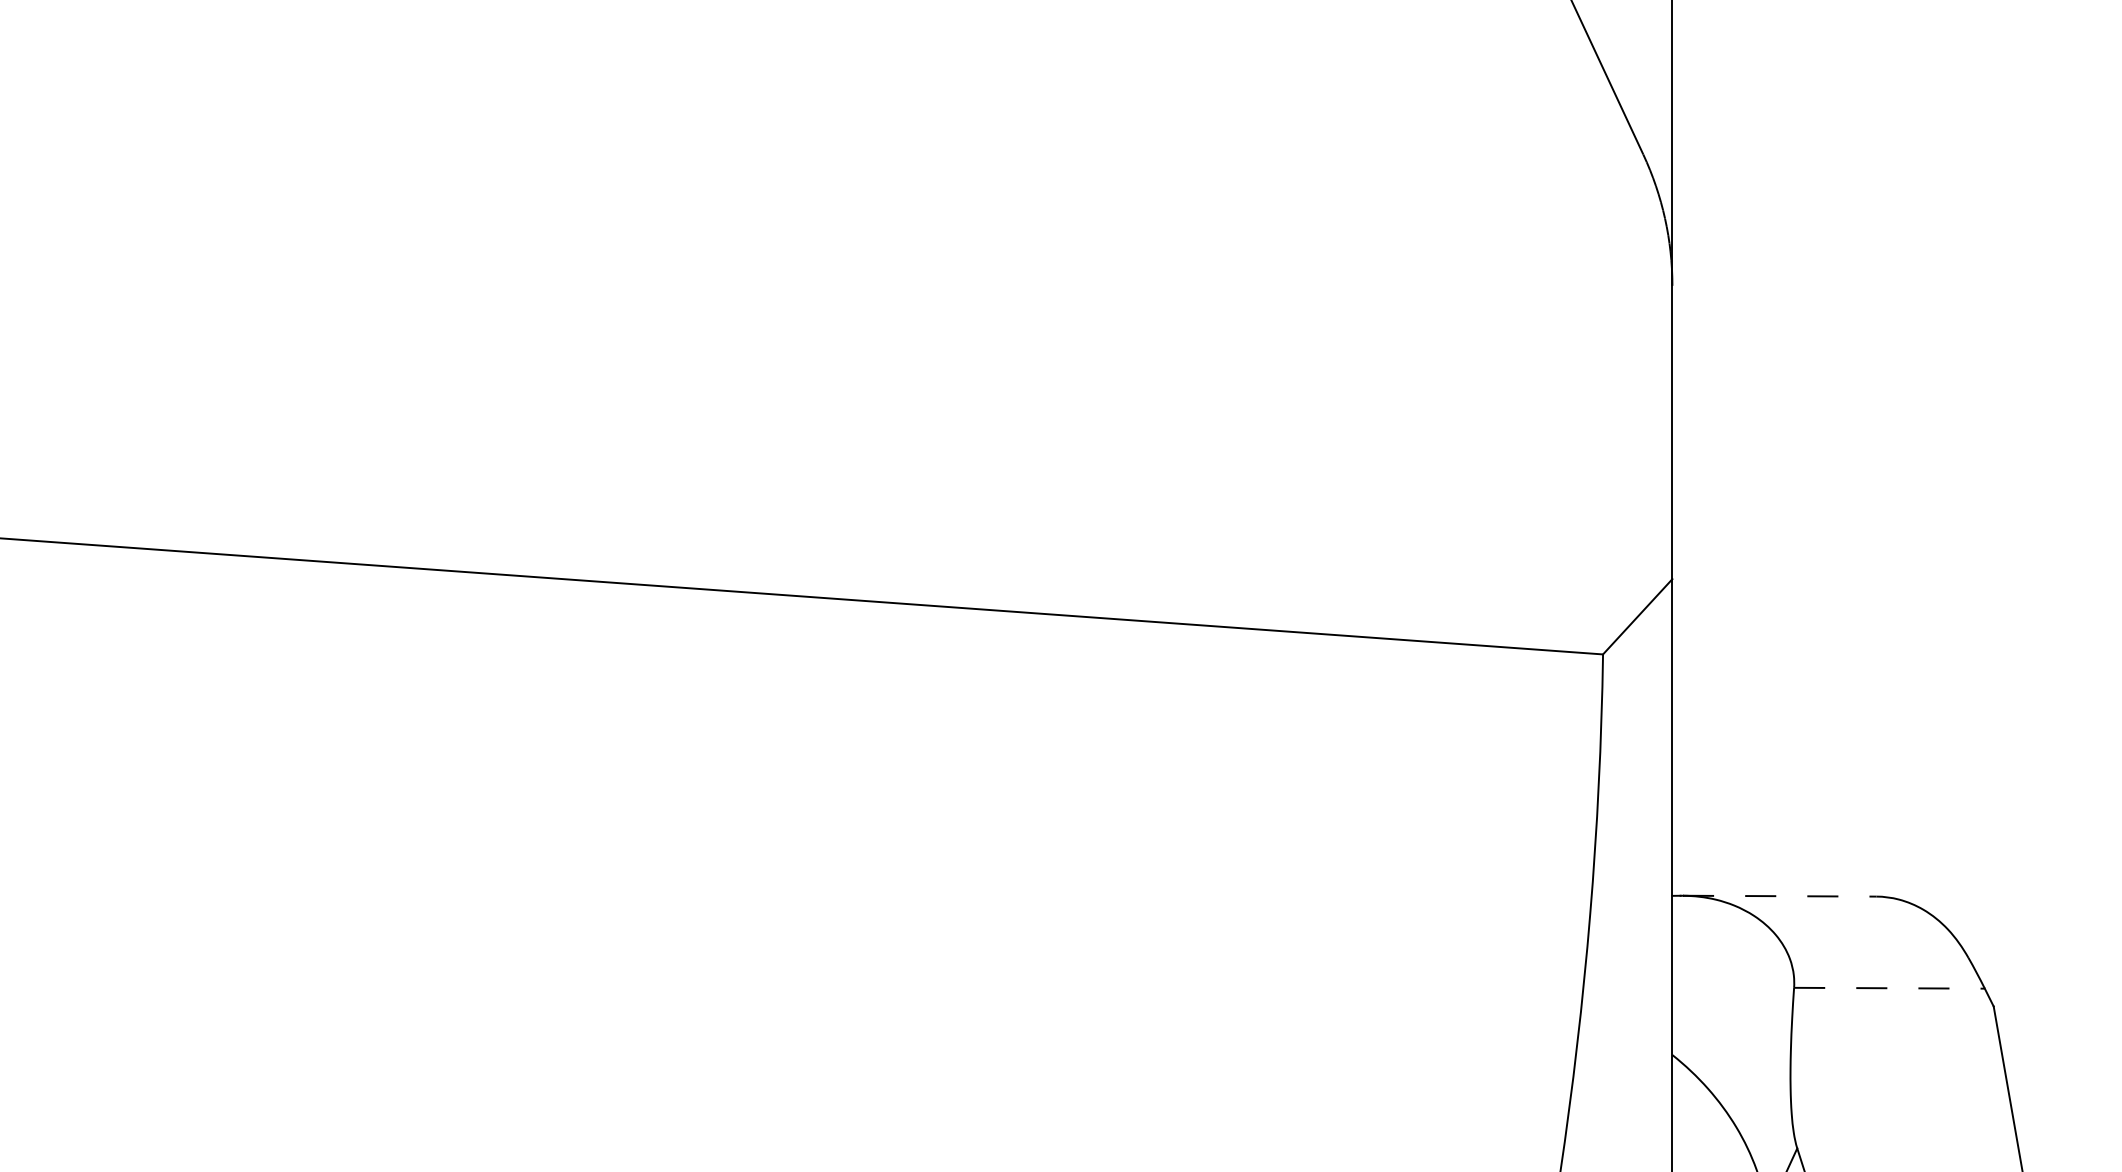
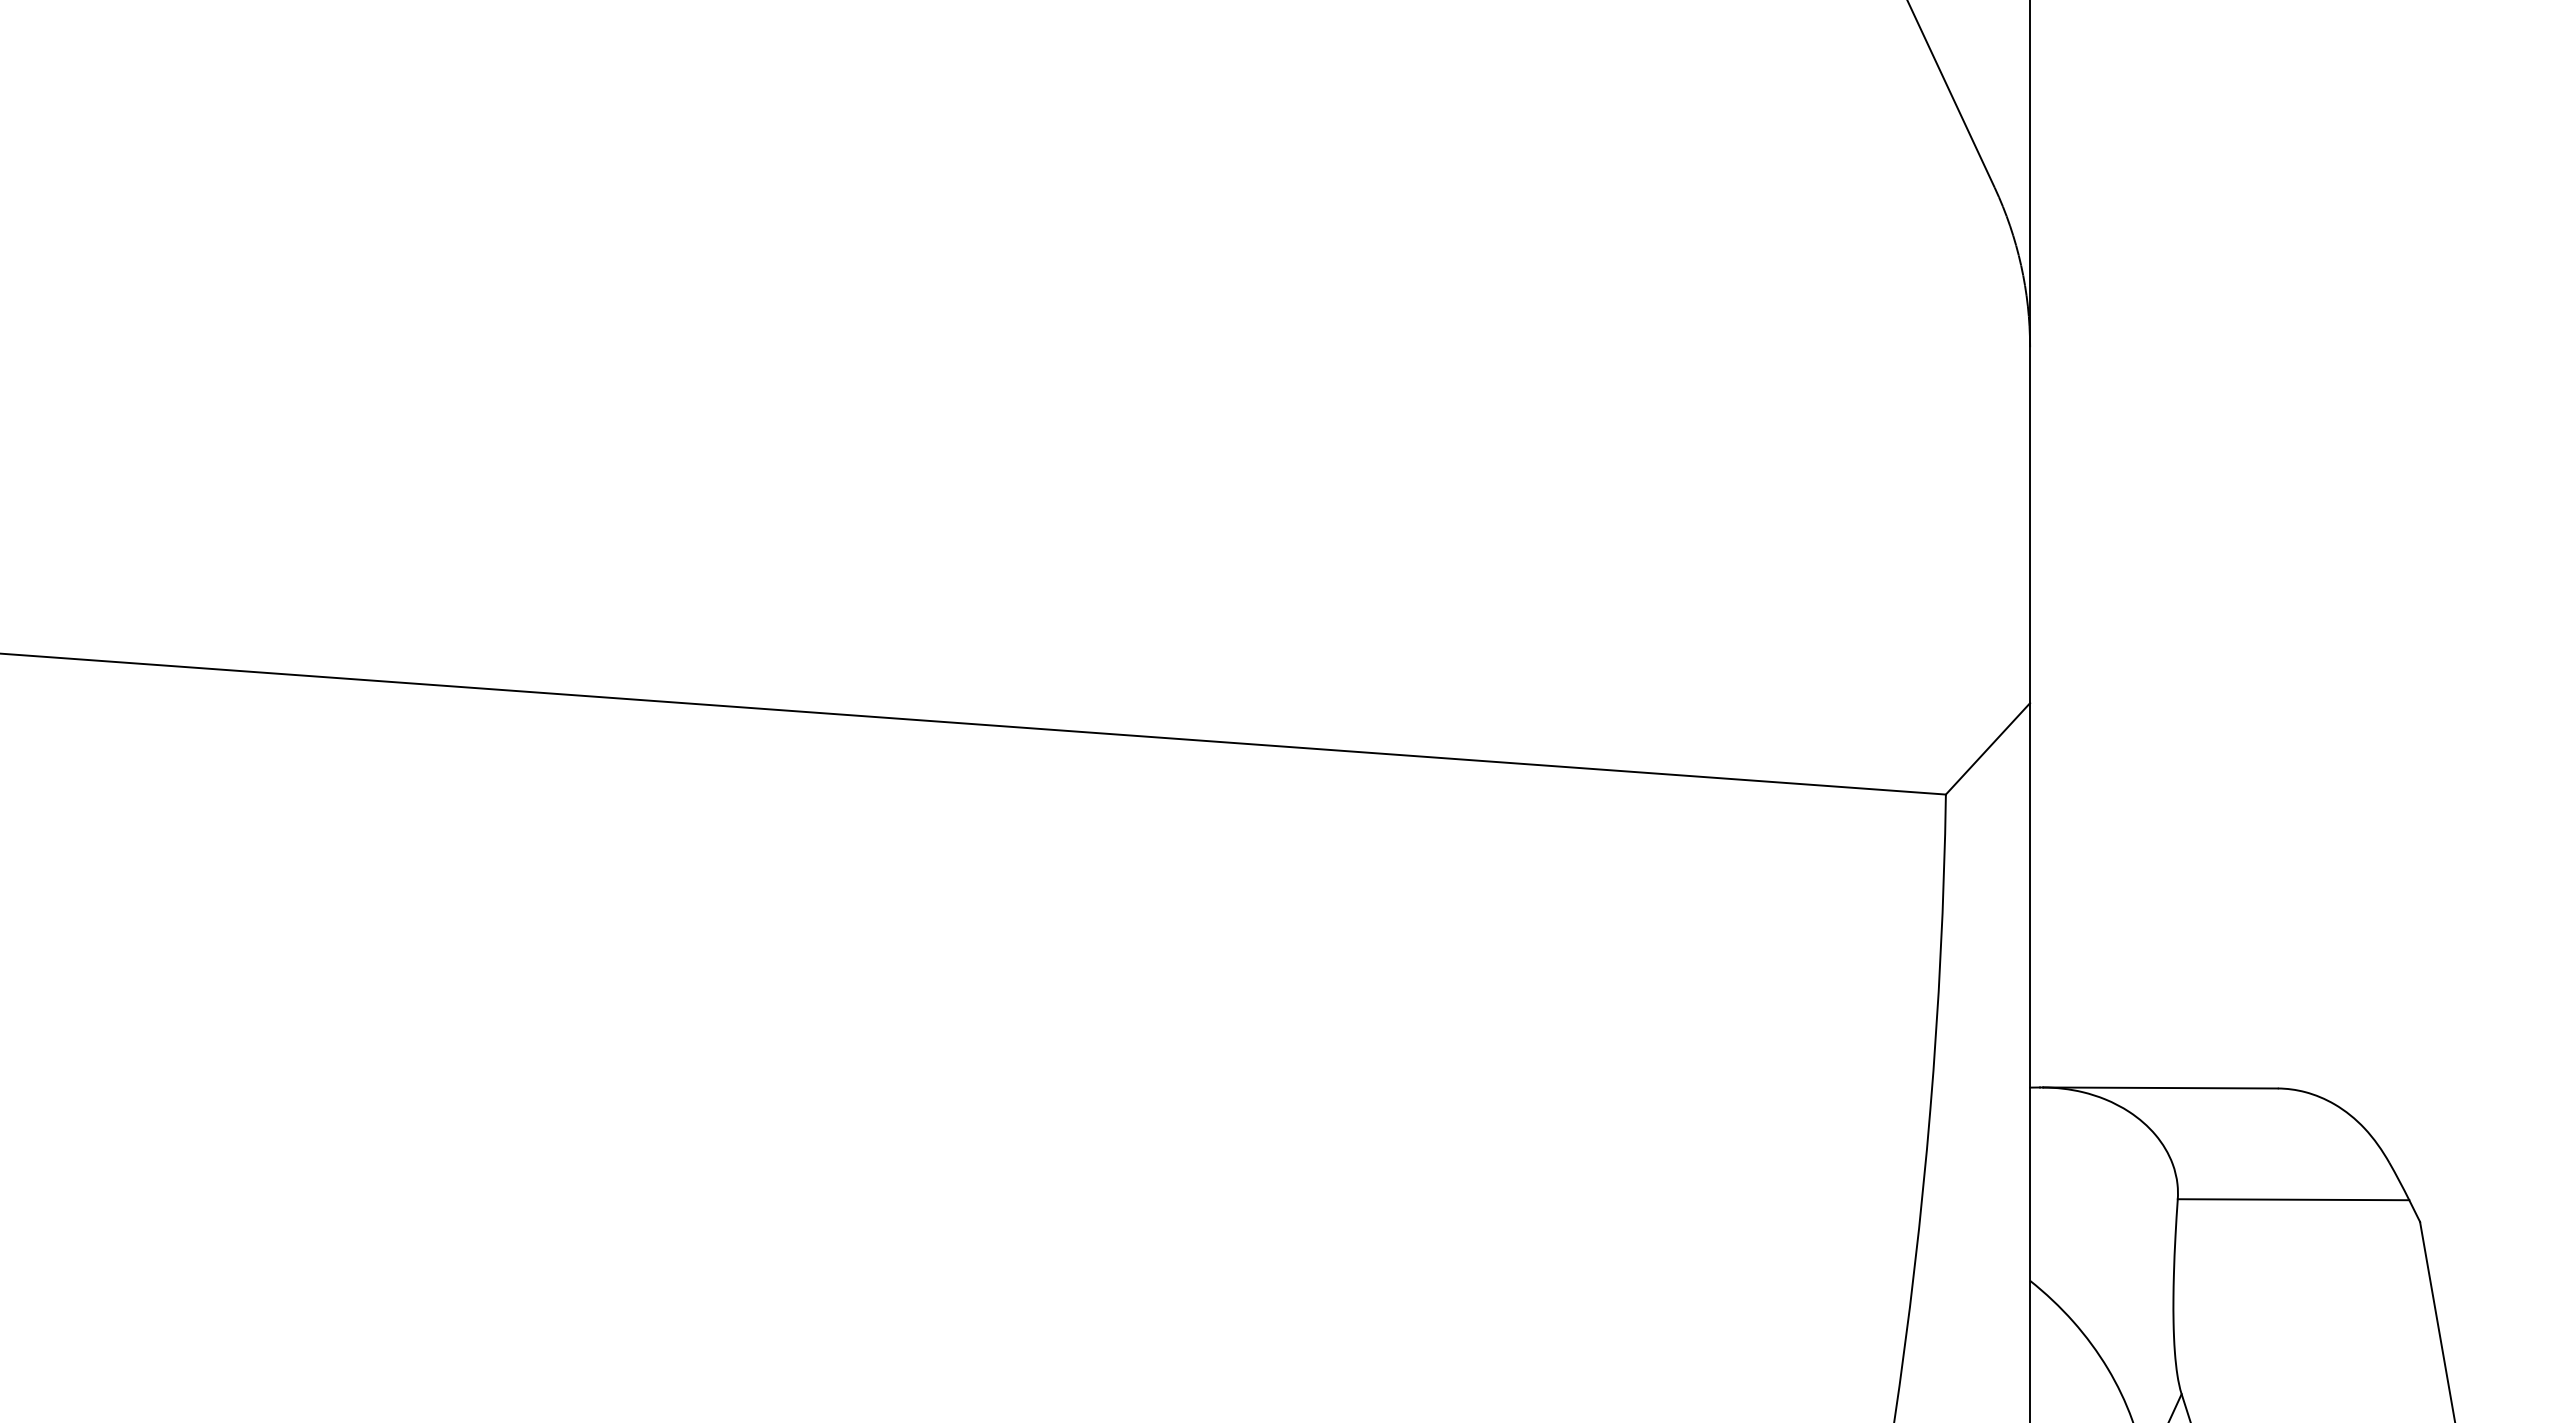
line: (1779, 895) -> (2160, 1087), dashed -> solid
line: (1889, 988) -> (2293, 1199), dashed -> solid

